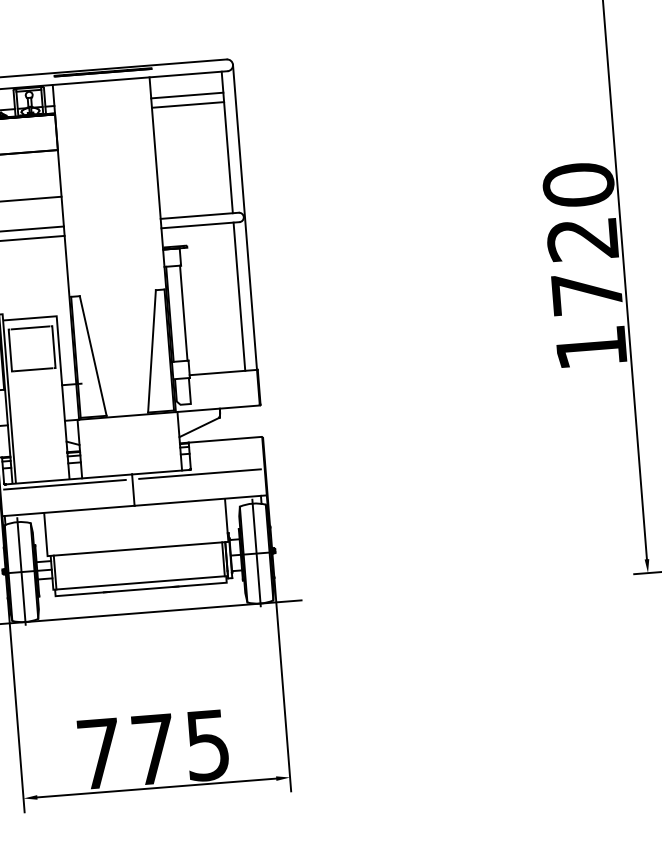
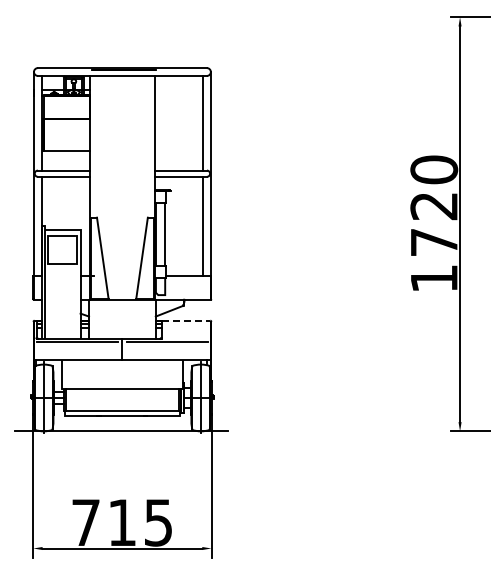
line: (186, 96) -> (178, 90), removed
line: (187, 105) -> (178, 96), removed
line: (225, 439) -> (186, 320), solid -> dashed
text: (153, 749) -> (122, 522), 775 -> 715

